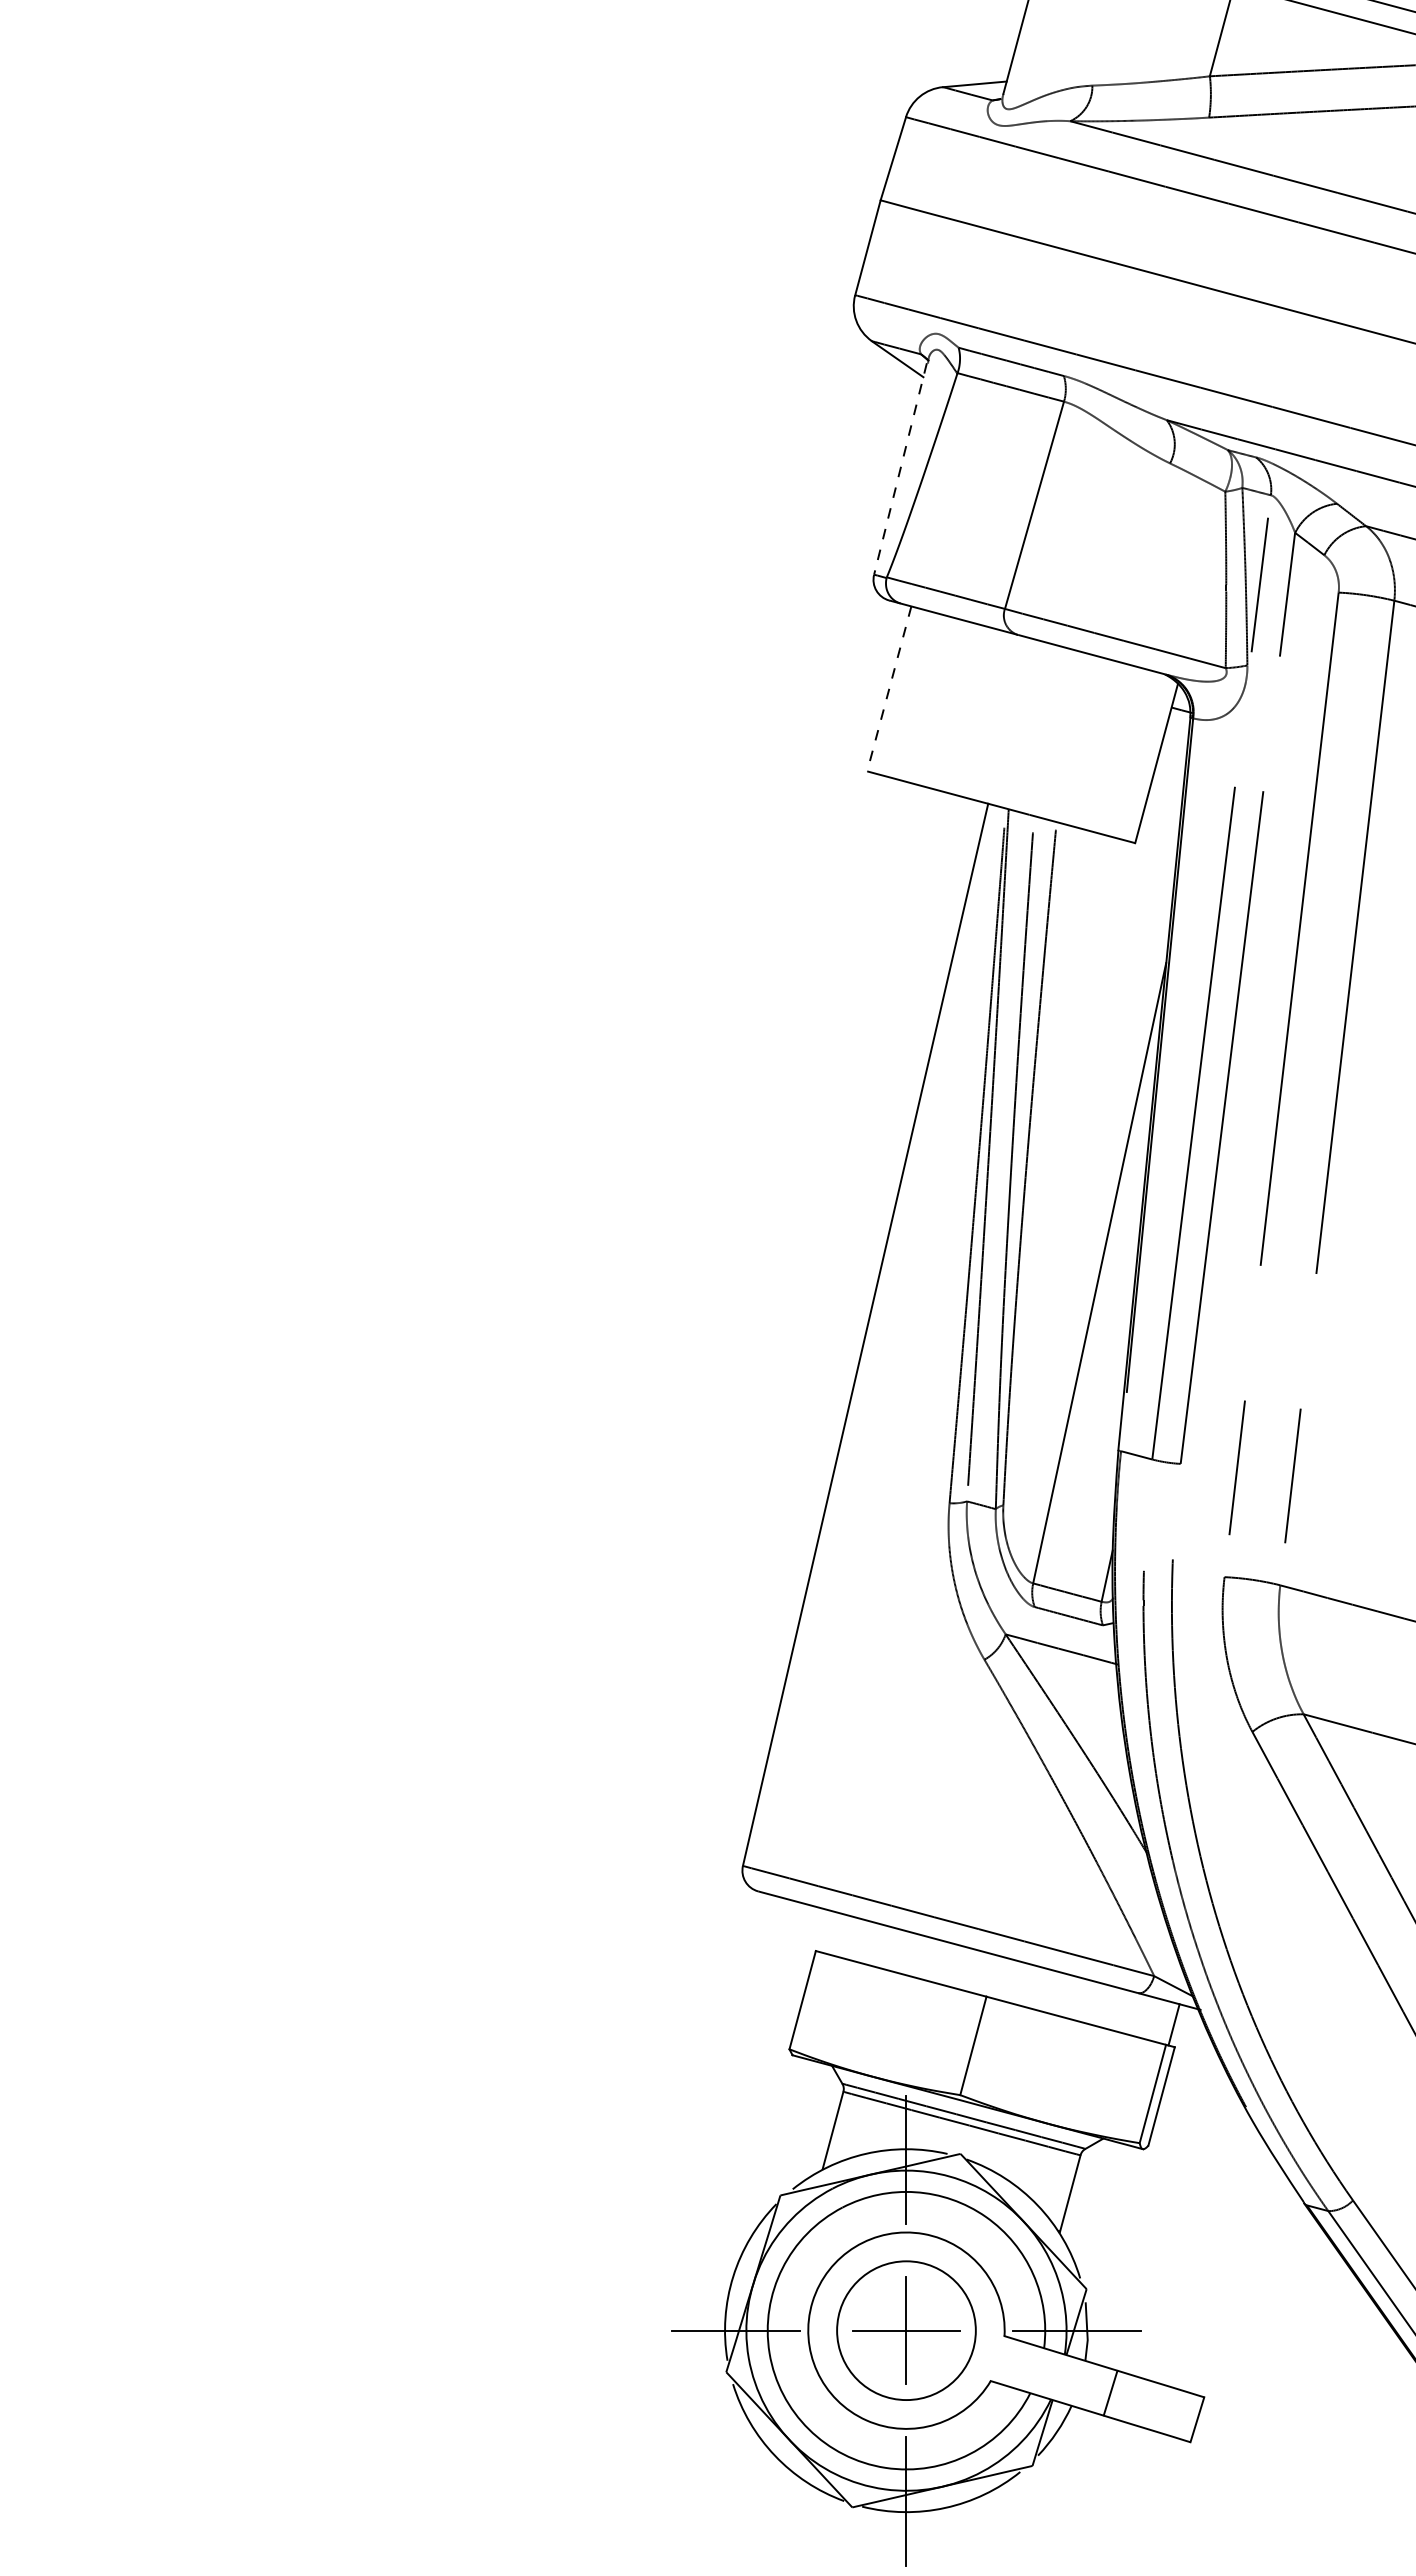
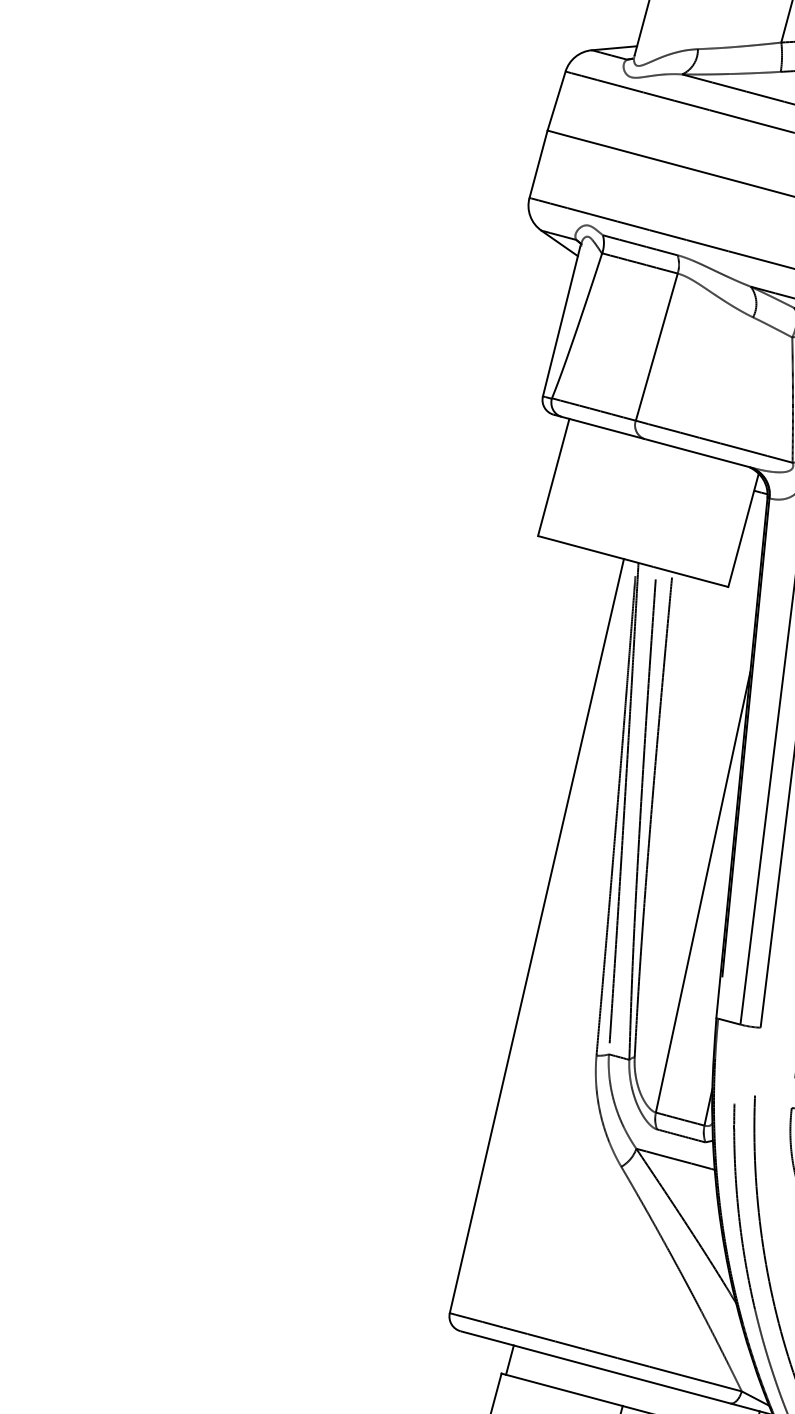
line: (900, 468) -> (561, 321), dashed -> solid
line: (889, 689) -> (553, 477), dashed -> solid
line: (827, 1931) -> (509, 1359), added

